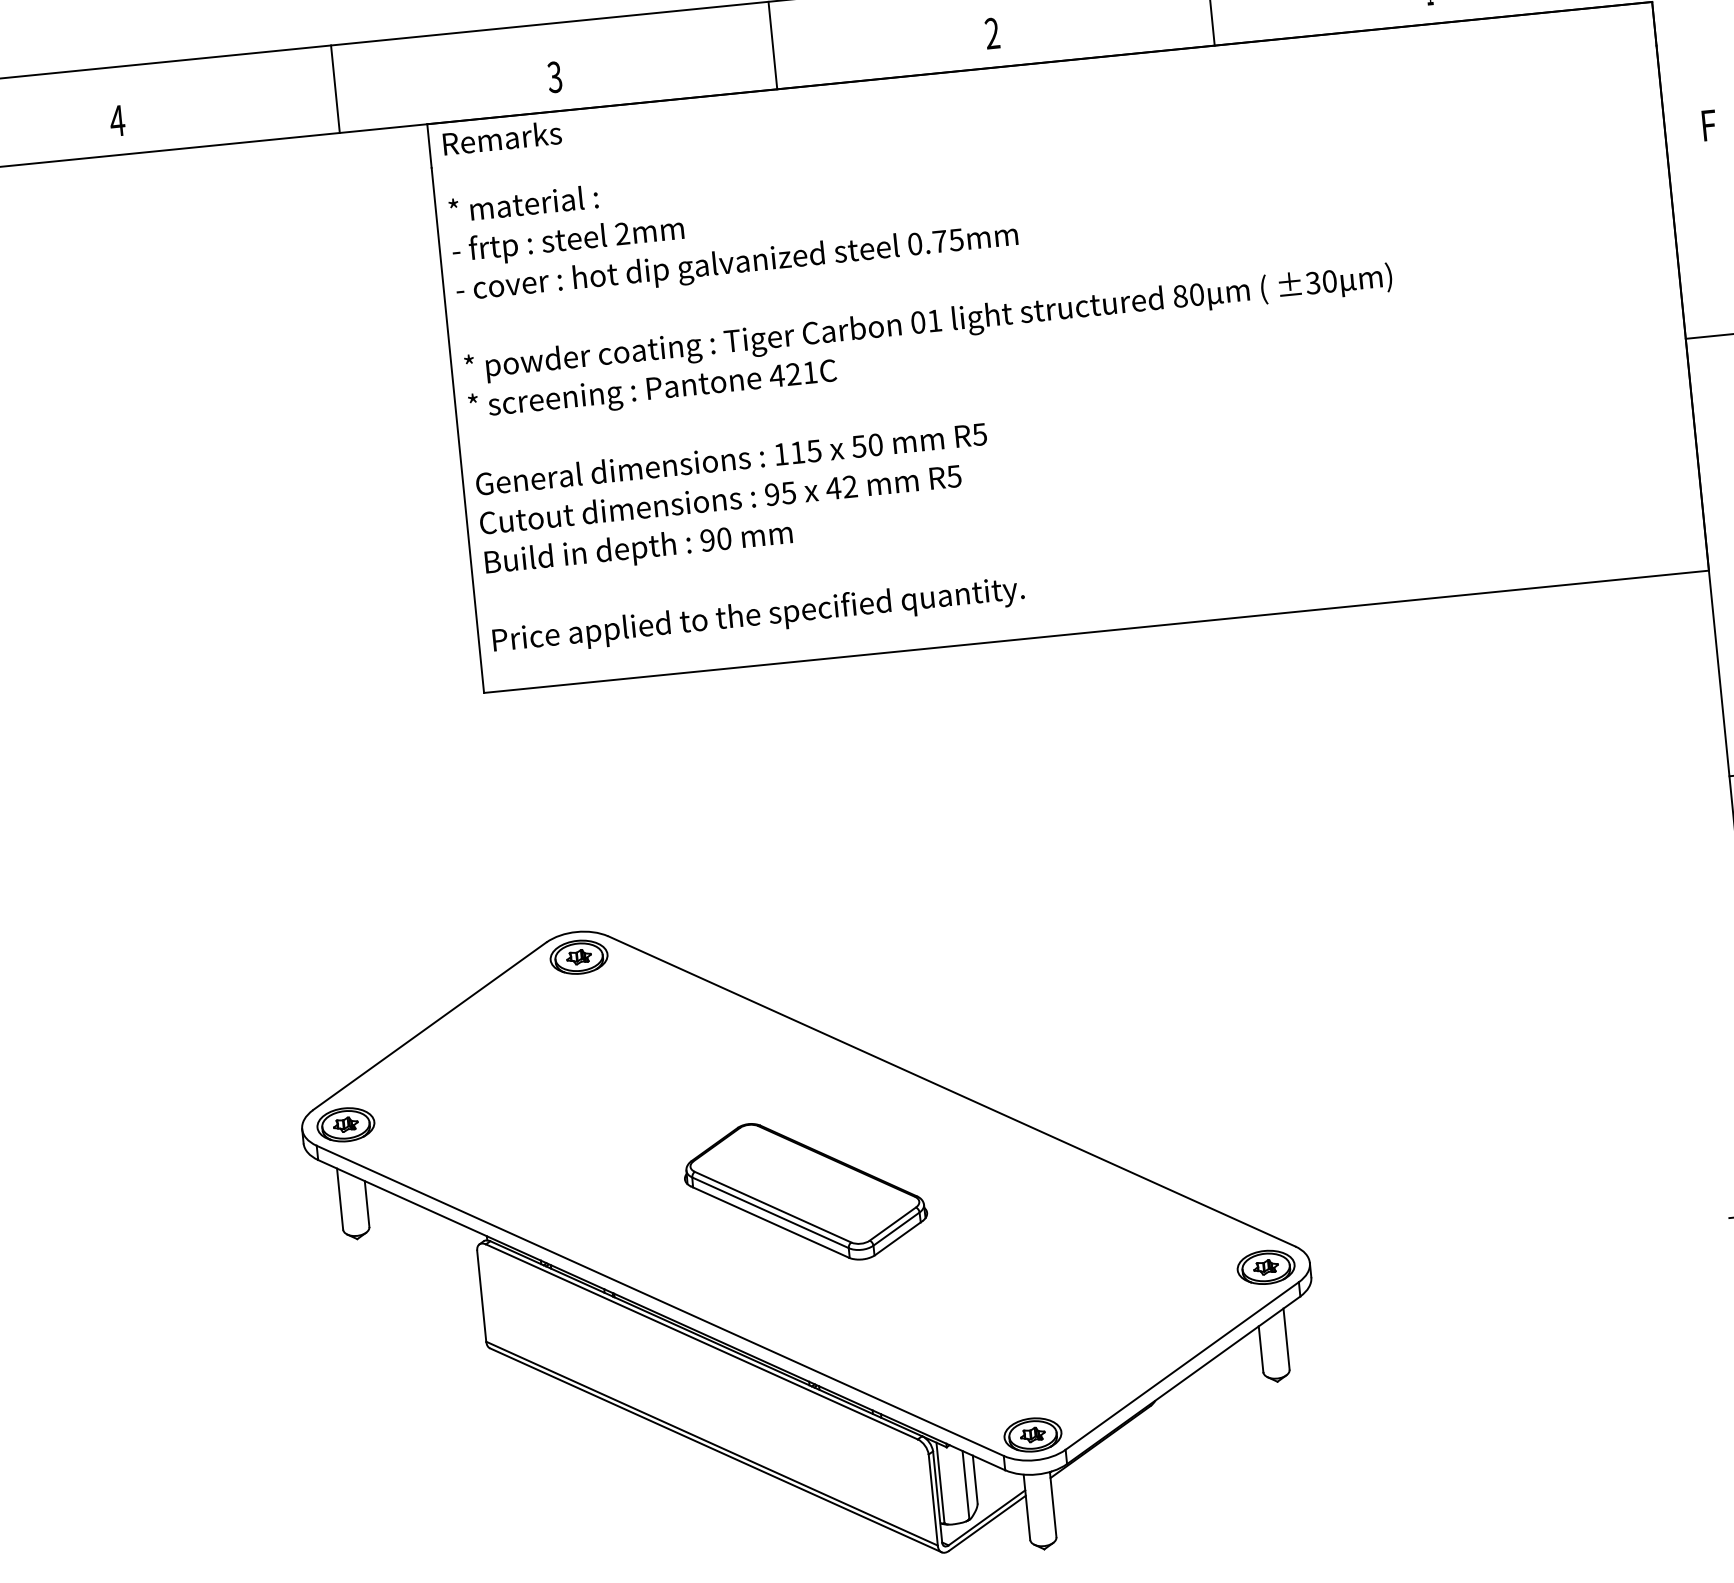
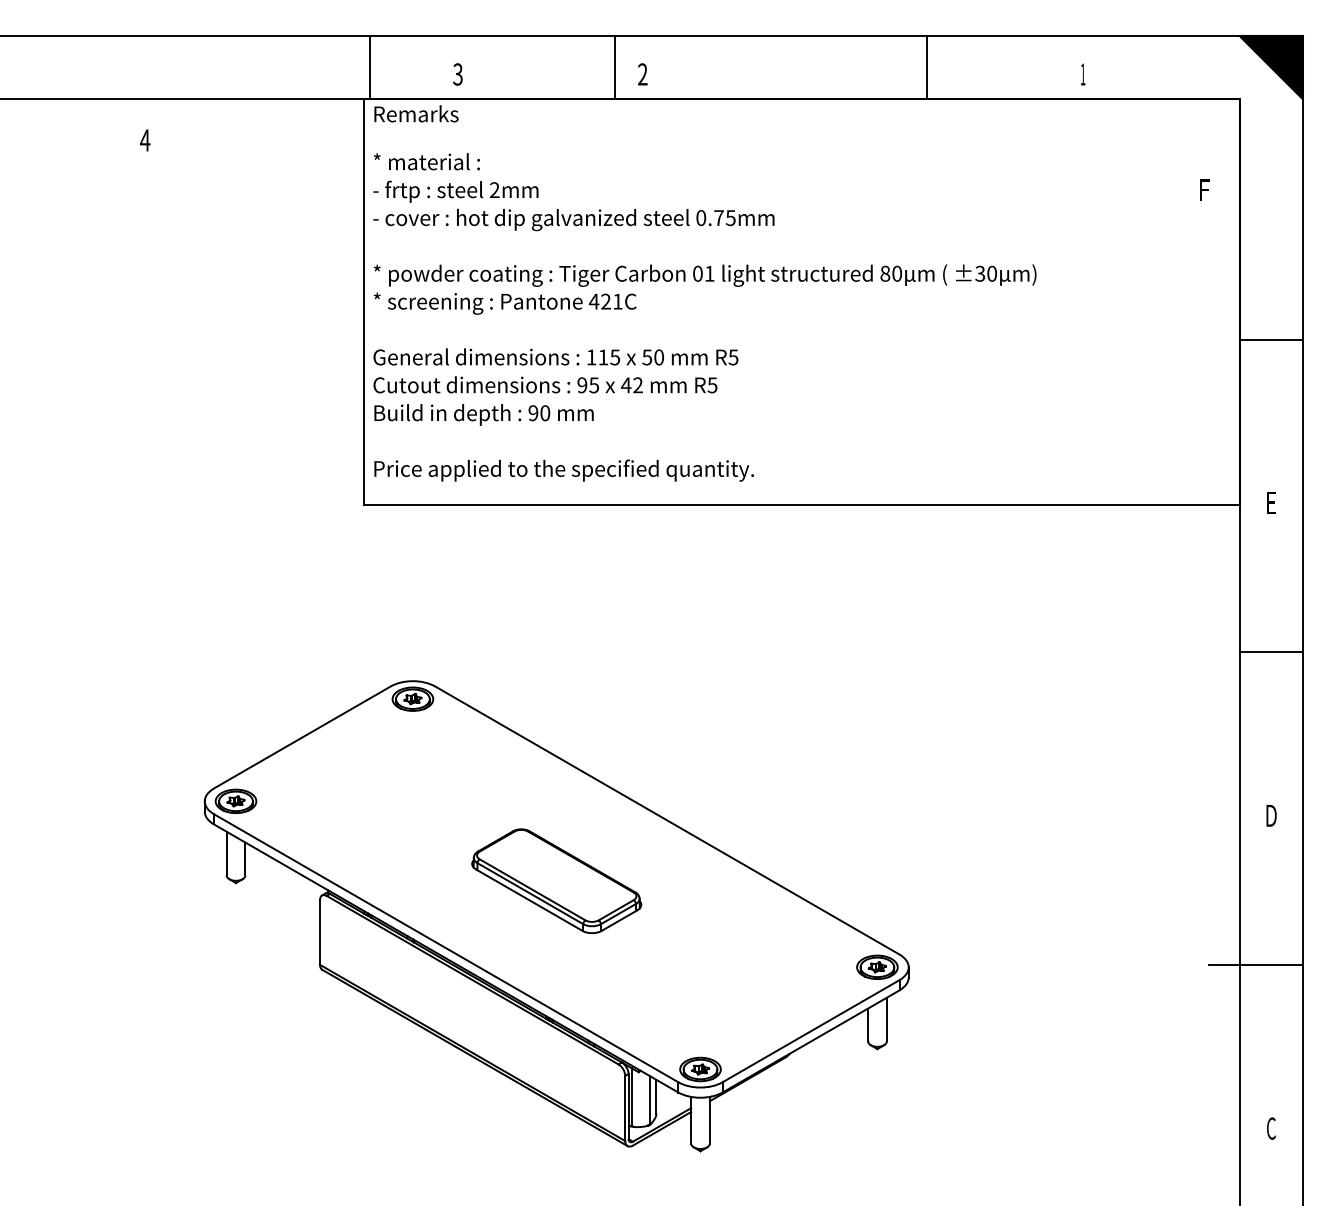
text: (991, 33) -> (642, 74), moved
line: (335, 89) -> (369, 67), moved
text: (117, 120) -> (145, 140), moved
text: (1708, 124) -> (1204, 189), moved

